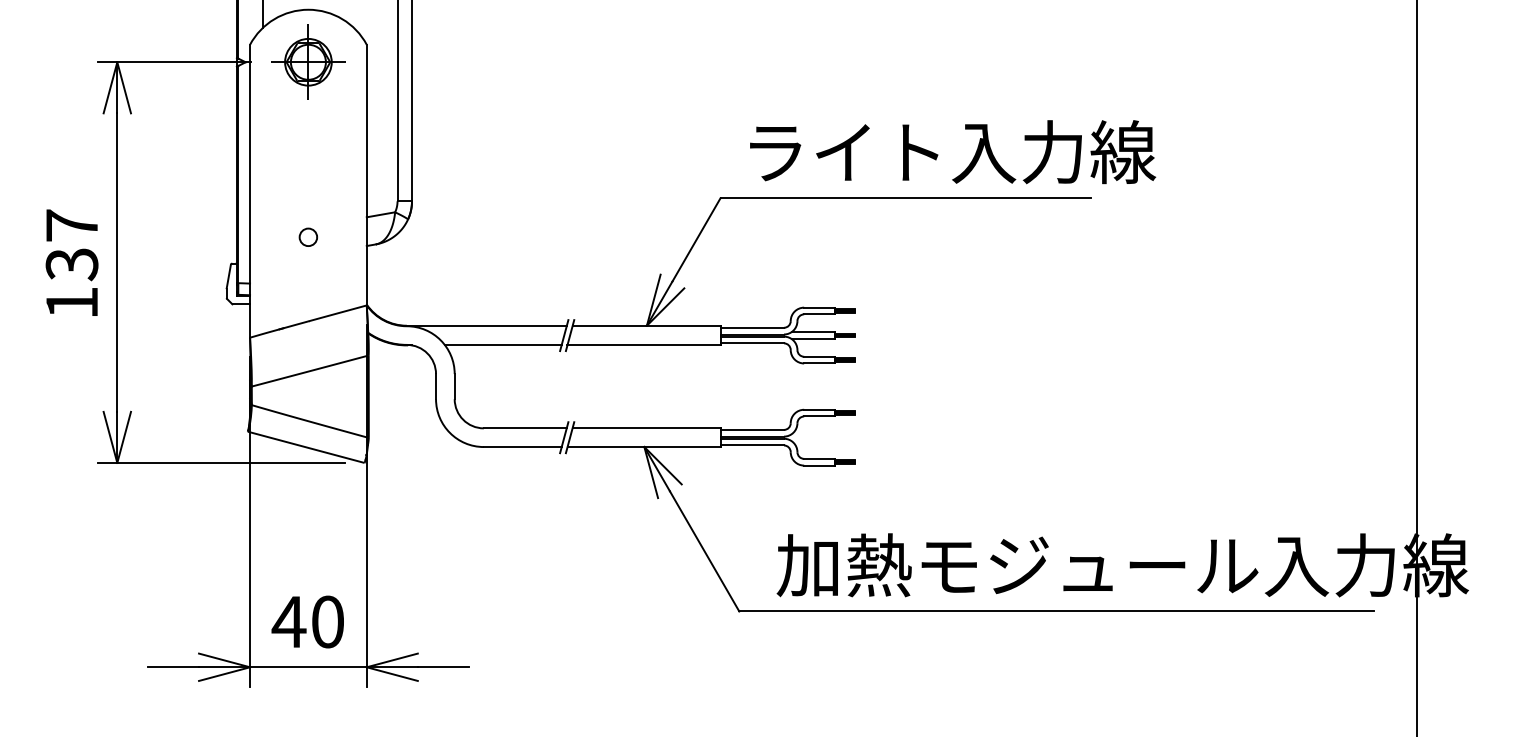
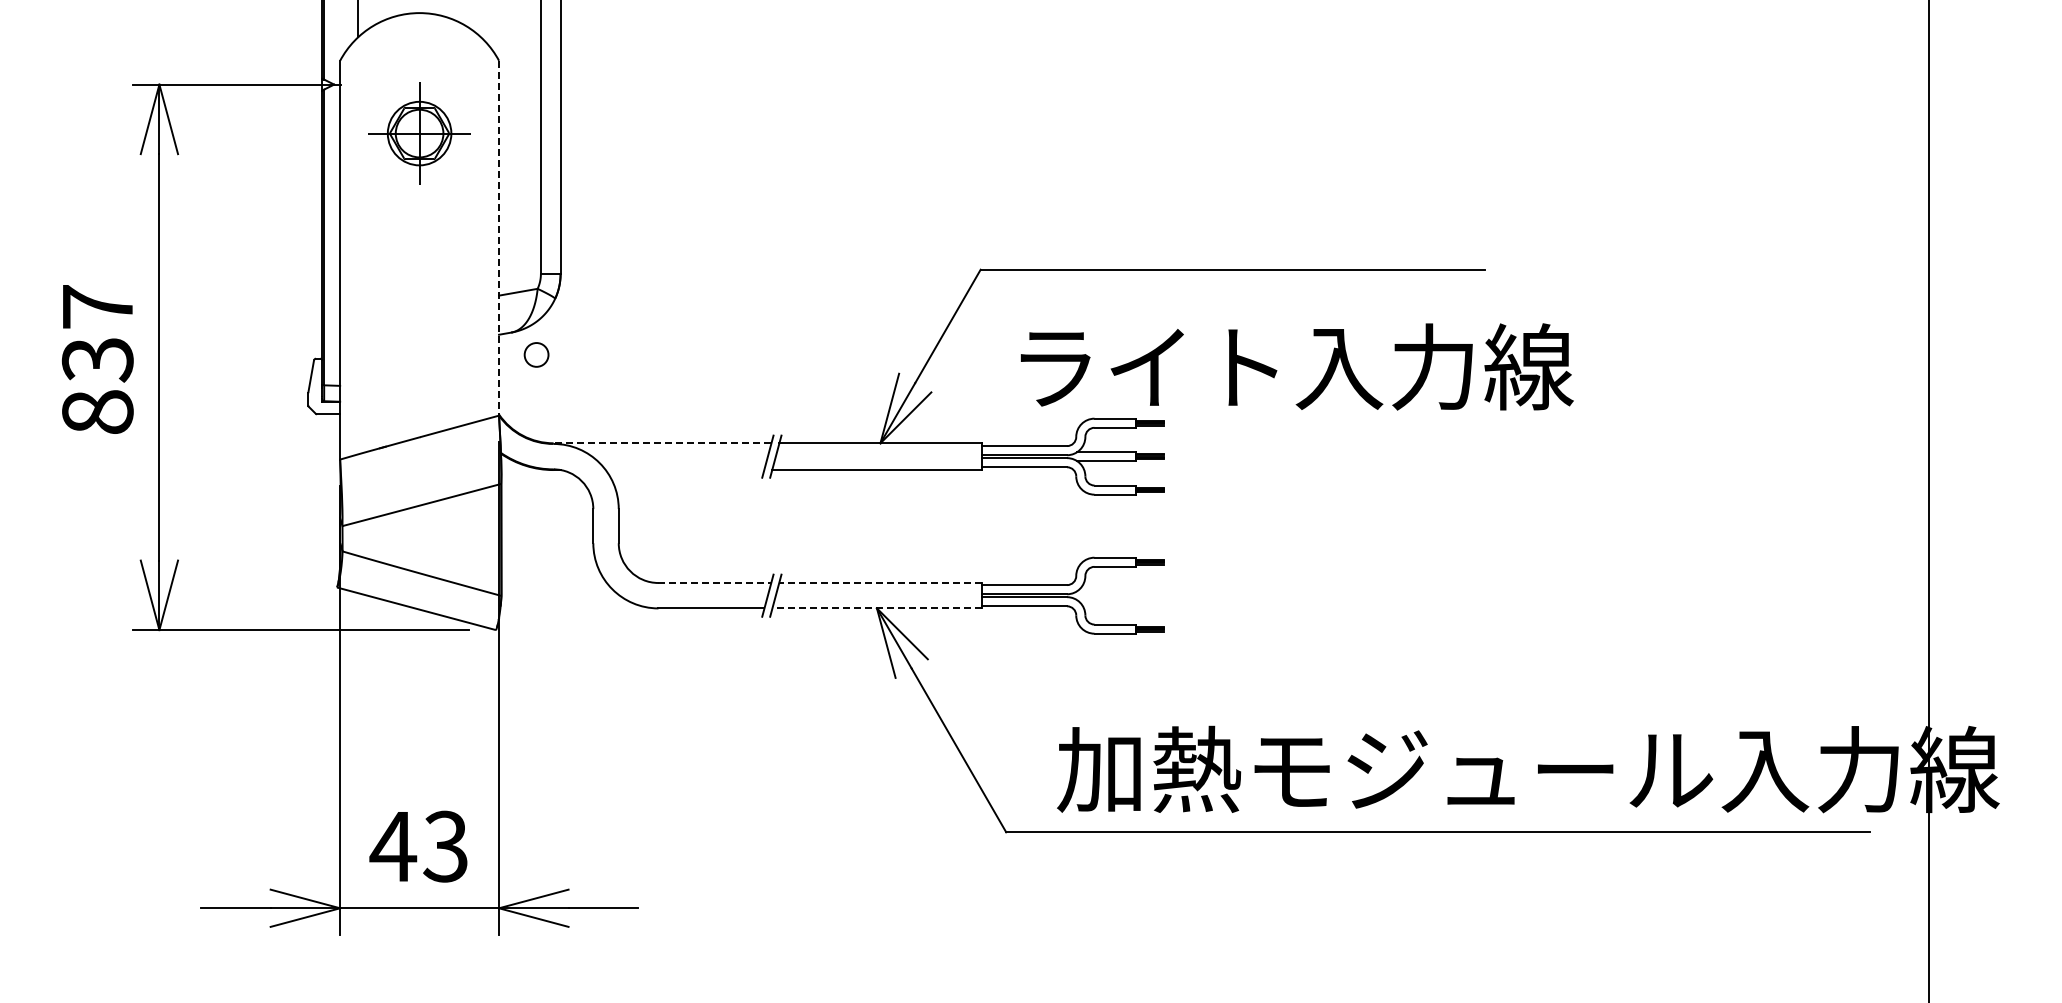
part: (308, 62) -> (419, 133), moved
text: (952, 151) -> (1296, 366), moved
line: (367, 175) -> (499, 238), solid -> dashed
circle: (308, 237) -> (536, 354), moved
text: (71, 302) -> (97, 411), 137 -> 837
line: (486, 325) -> (662, 443), solid -> dashed
line: (502, 345) -> (684, 470), removed
line: (525, 428) -> (715, 583), solid -> dashed
line: (646, 428) -> (879, 583), solid -> dashed
line: (644, 447) -> (876, 608), solid -> dashed
text: (327, 621) -> (445, 846), 40 -> 43

